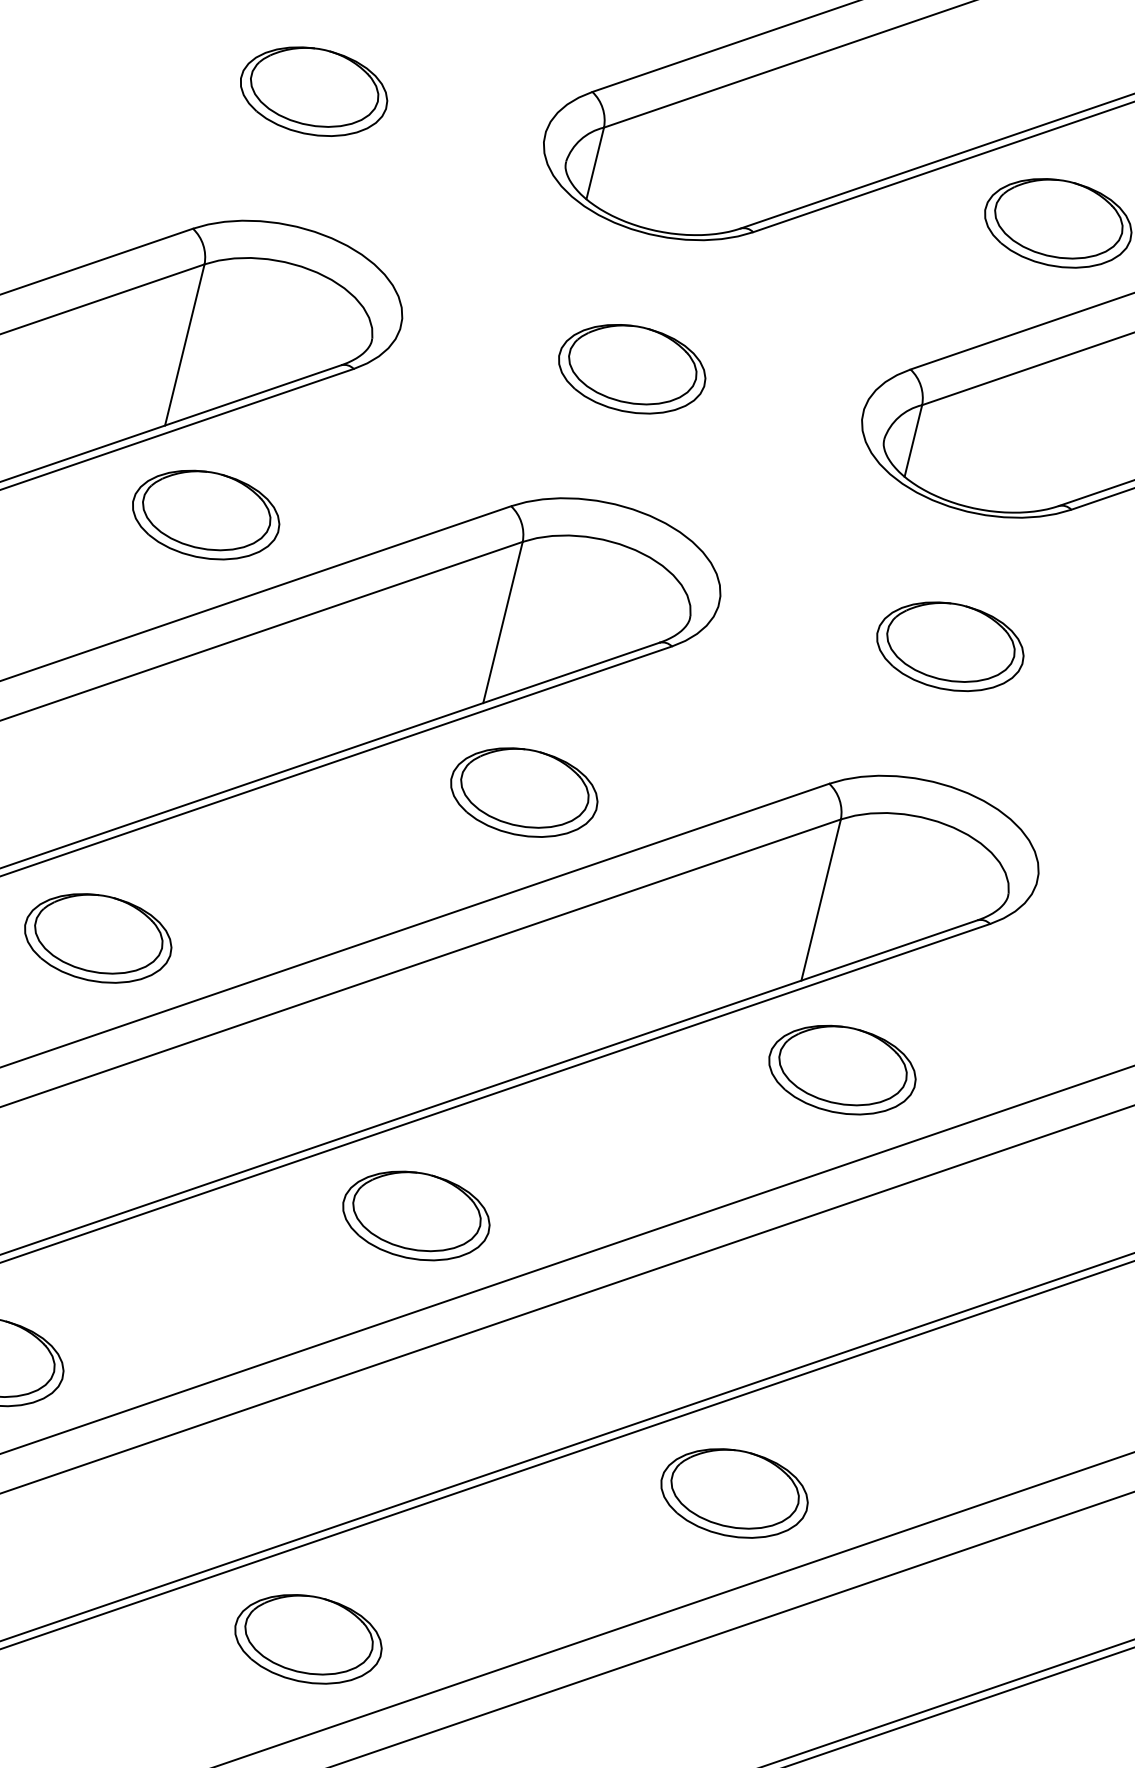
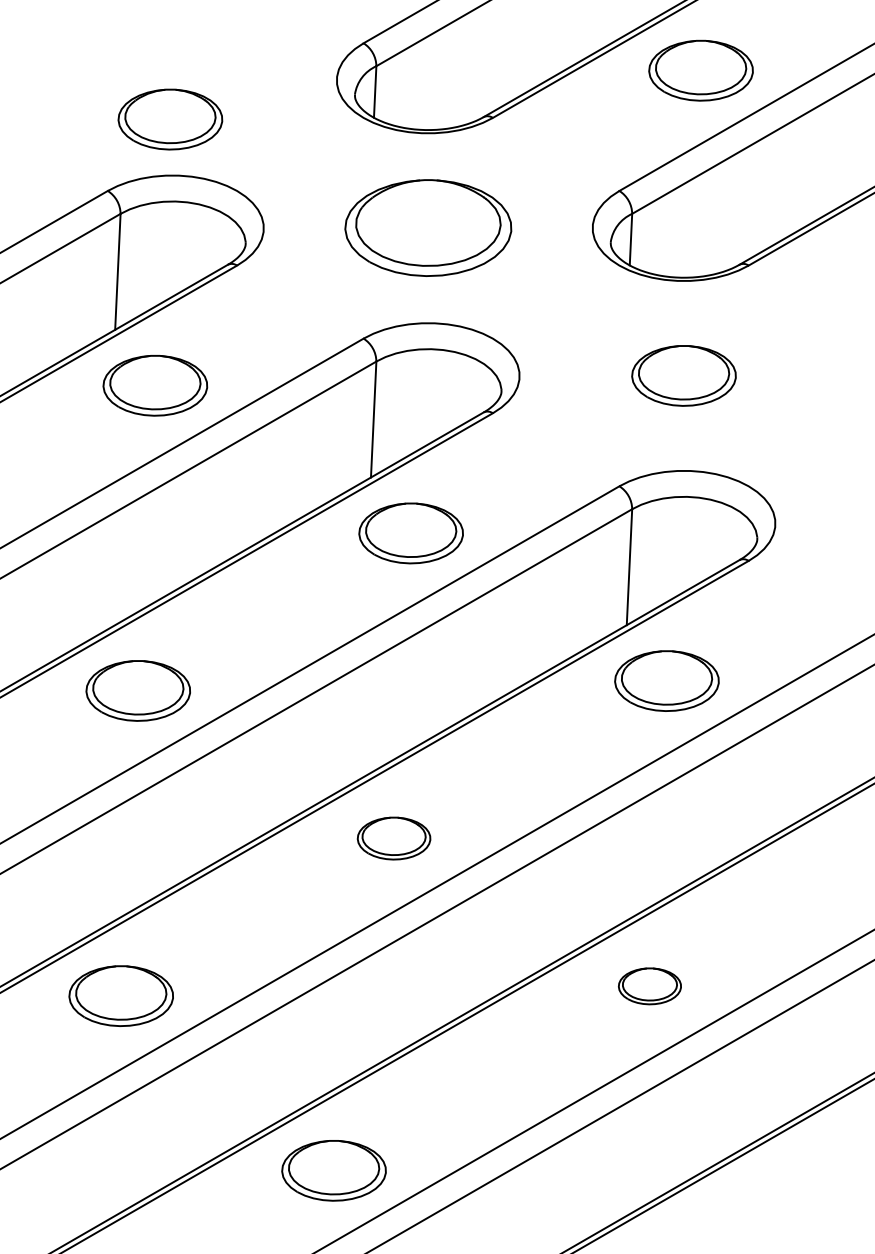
part: (314, 91) -> (170, 119), moved
part: (631, 369) -> (427, 228), size x1.6
part: (415, 1215) -> (393, 838), size x0.7
part: (733, 1493) -> (649, 986), size x0.6
part: (307, 1638) -> (333, 1170), moved

